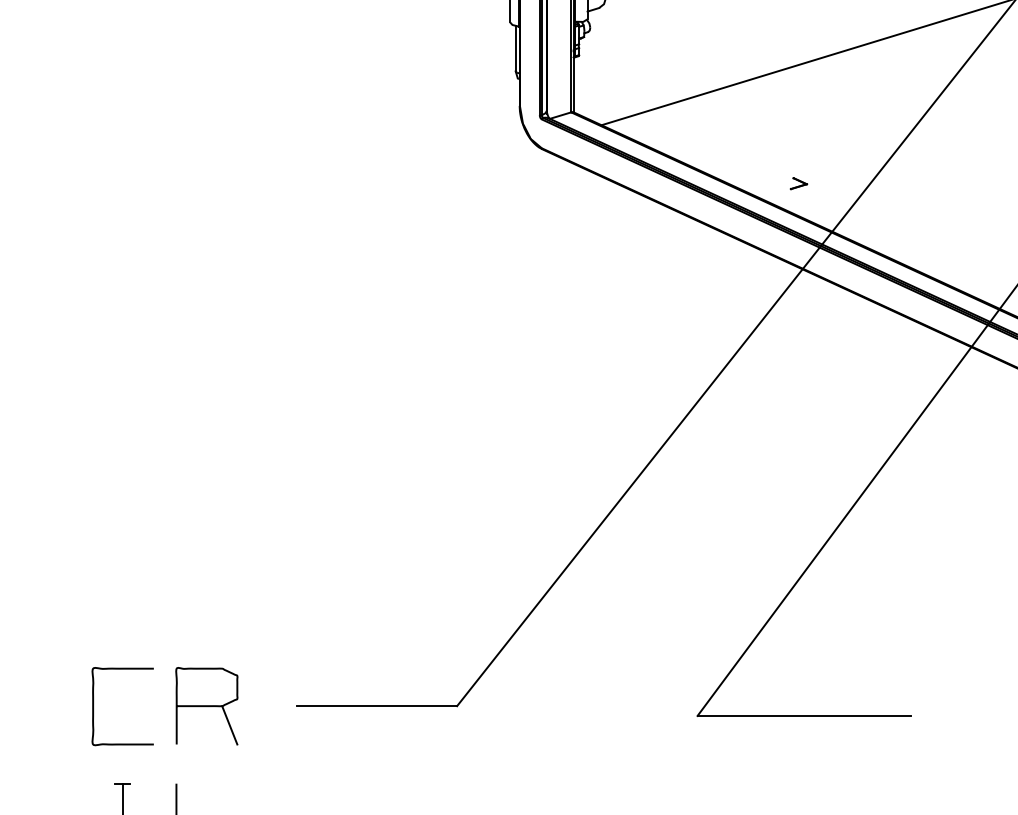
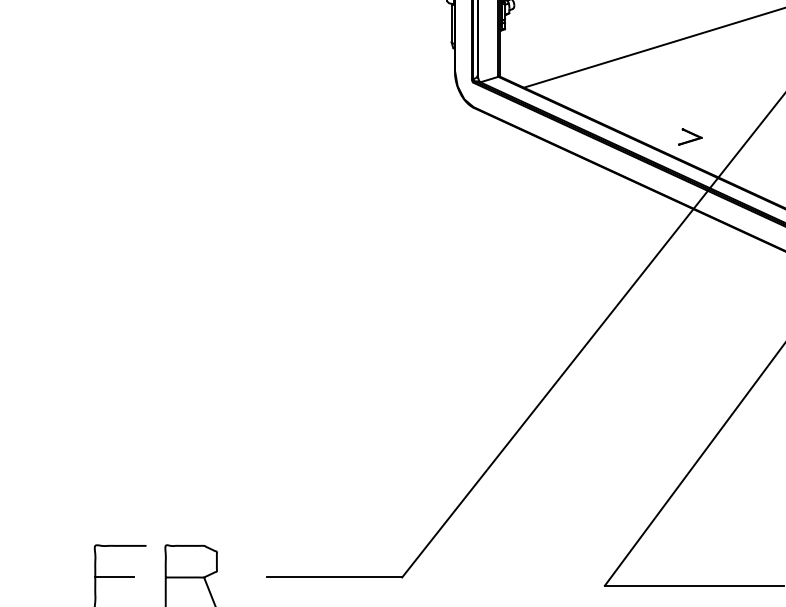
part: (798, 183) -> (689, 136), size x1.67
line: (115, 706) -> (114, 577), added

